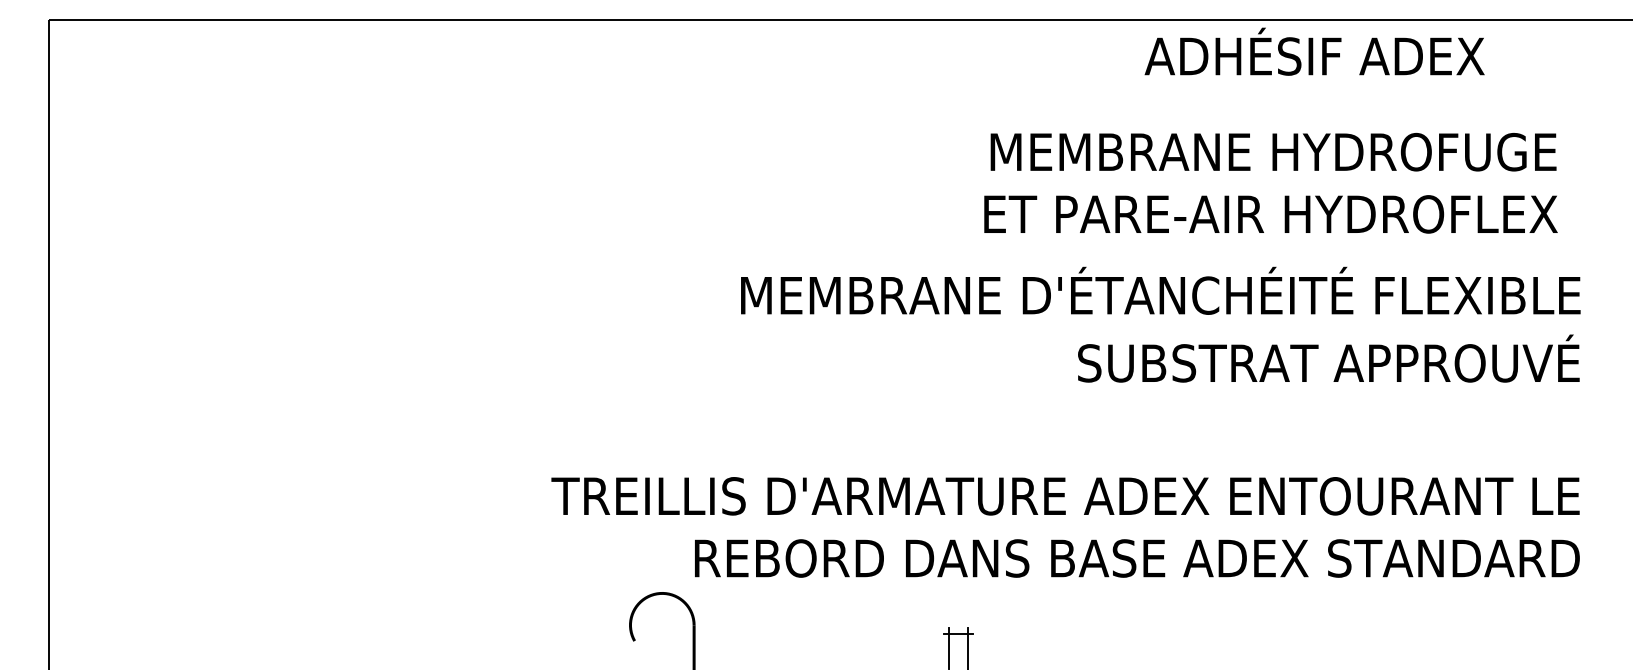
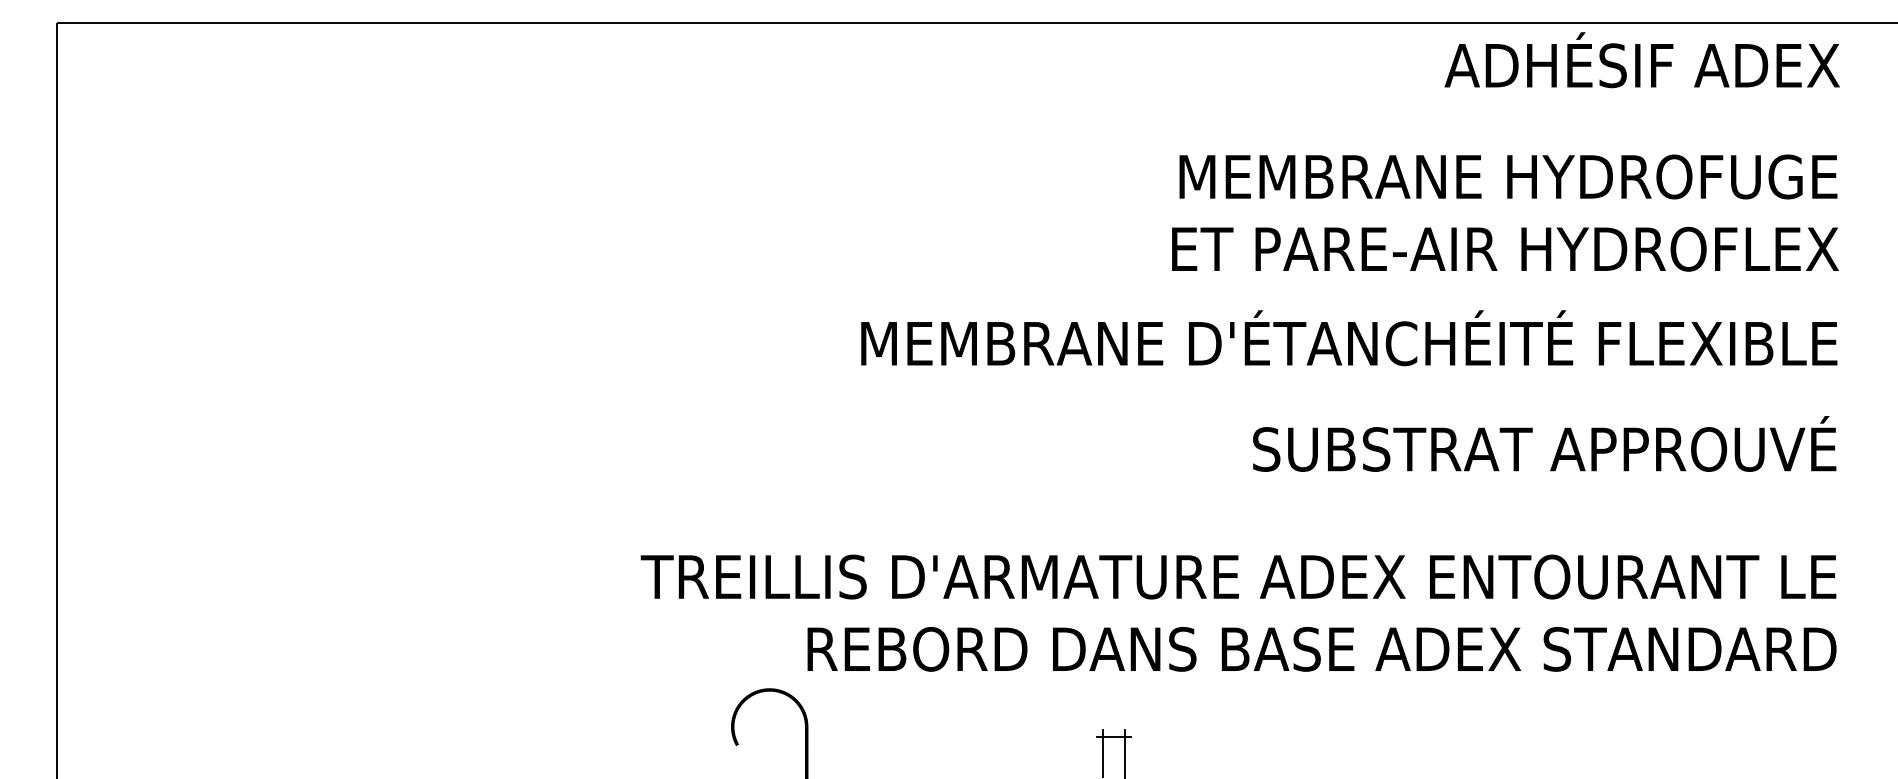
text: (1314, 52) -> (1641, 60), moved
text: (1271, 182) -> (1505, 212), moved
text: (1328, 358) -> (1544, 443), moved

